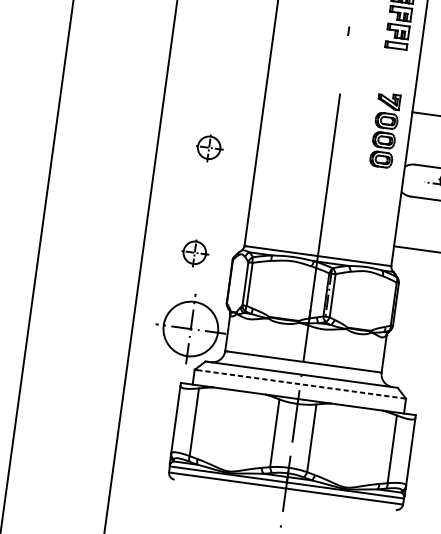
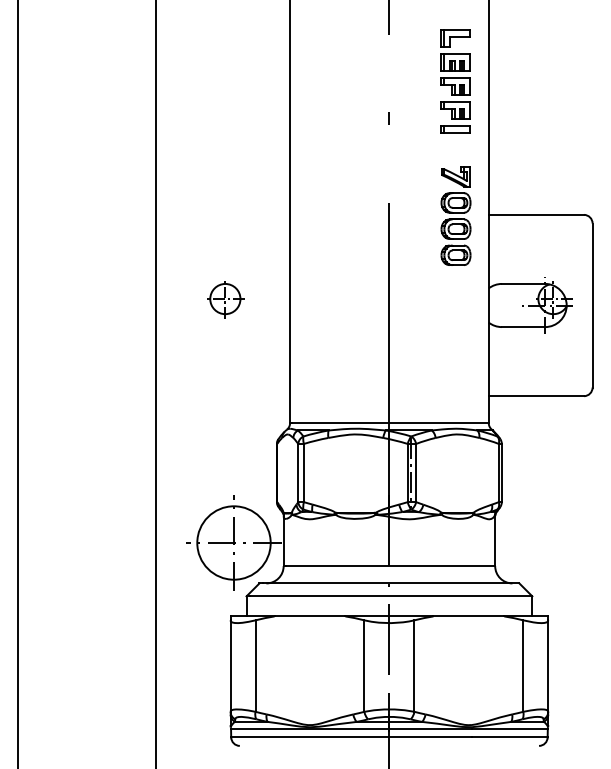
part: (384, 130) -> (455, 215), moved
part: (194, 253) -> (225, 441), removed
line: (301, 384) -> (391, 596), dashed -> solid

